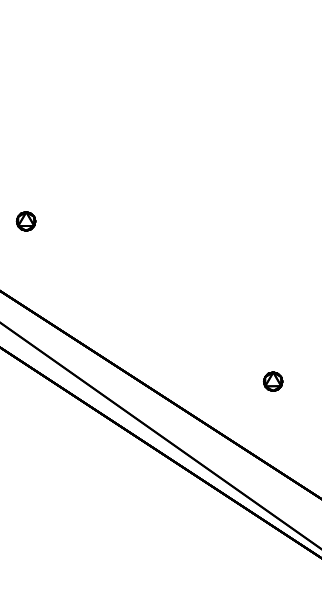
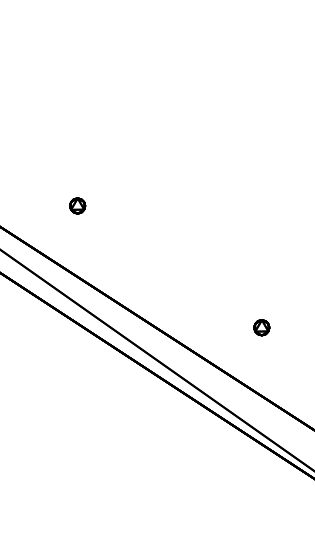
part: (272, 381) -> (261, 327), moved

